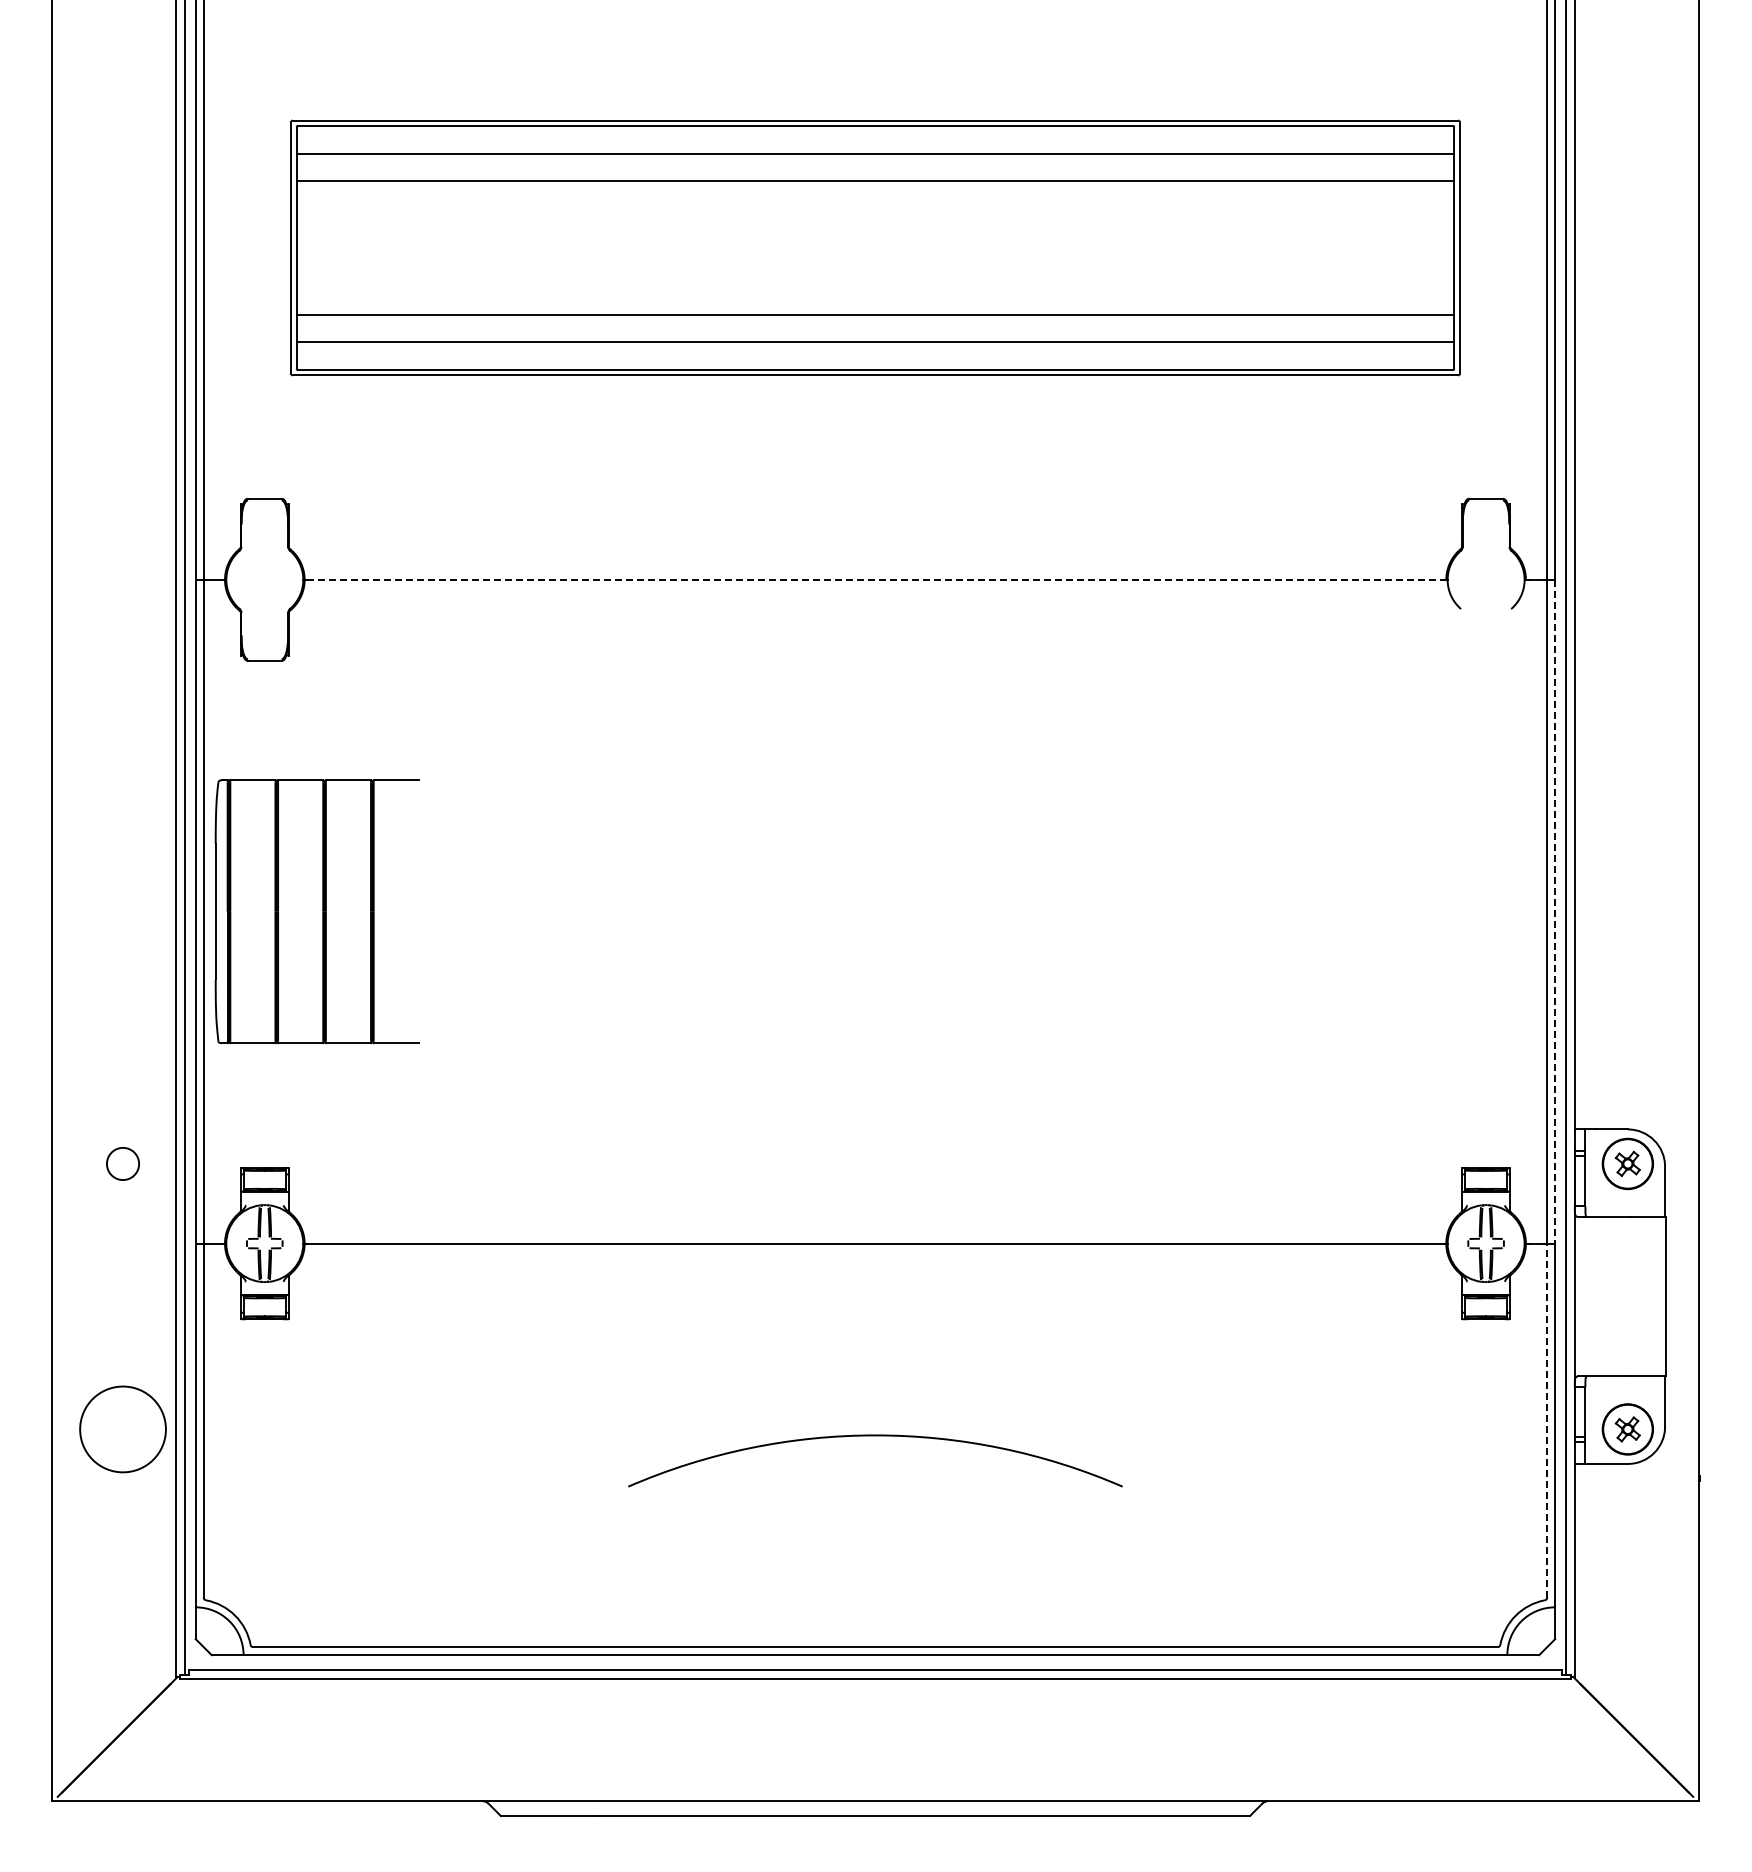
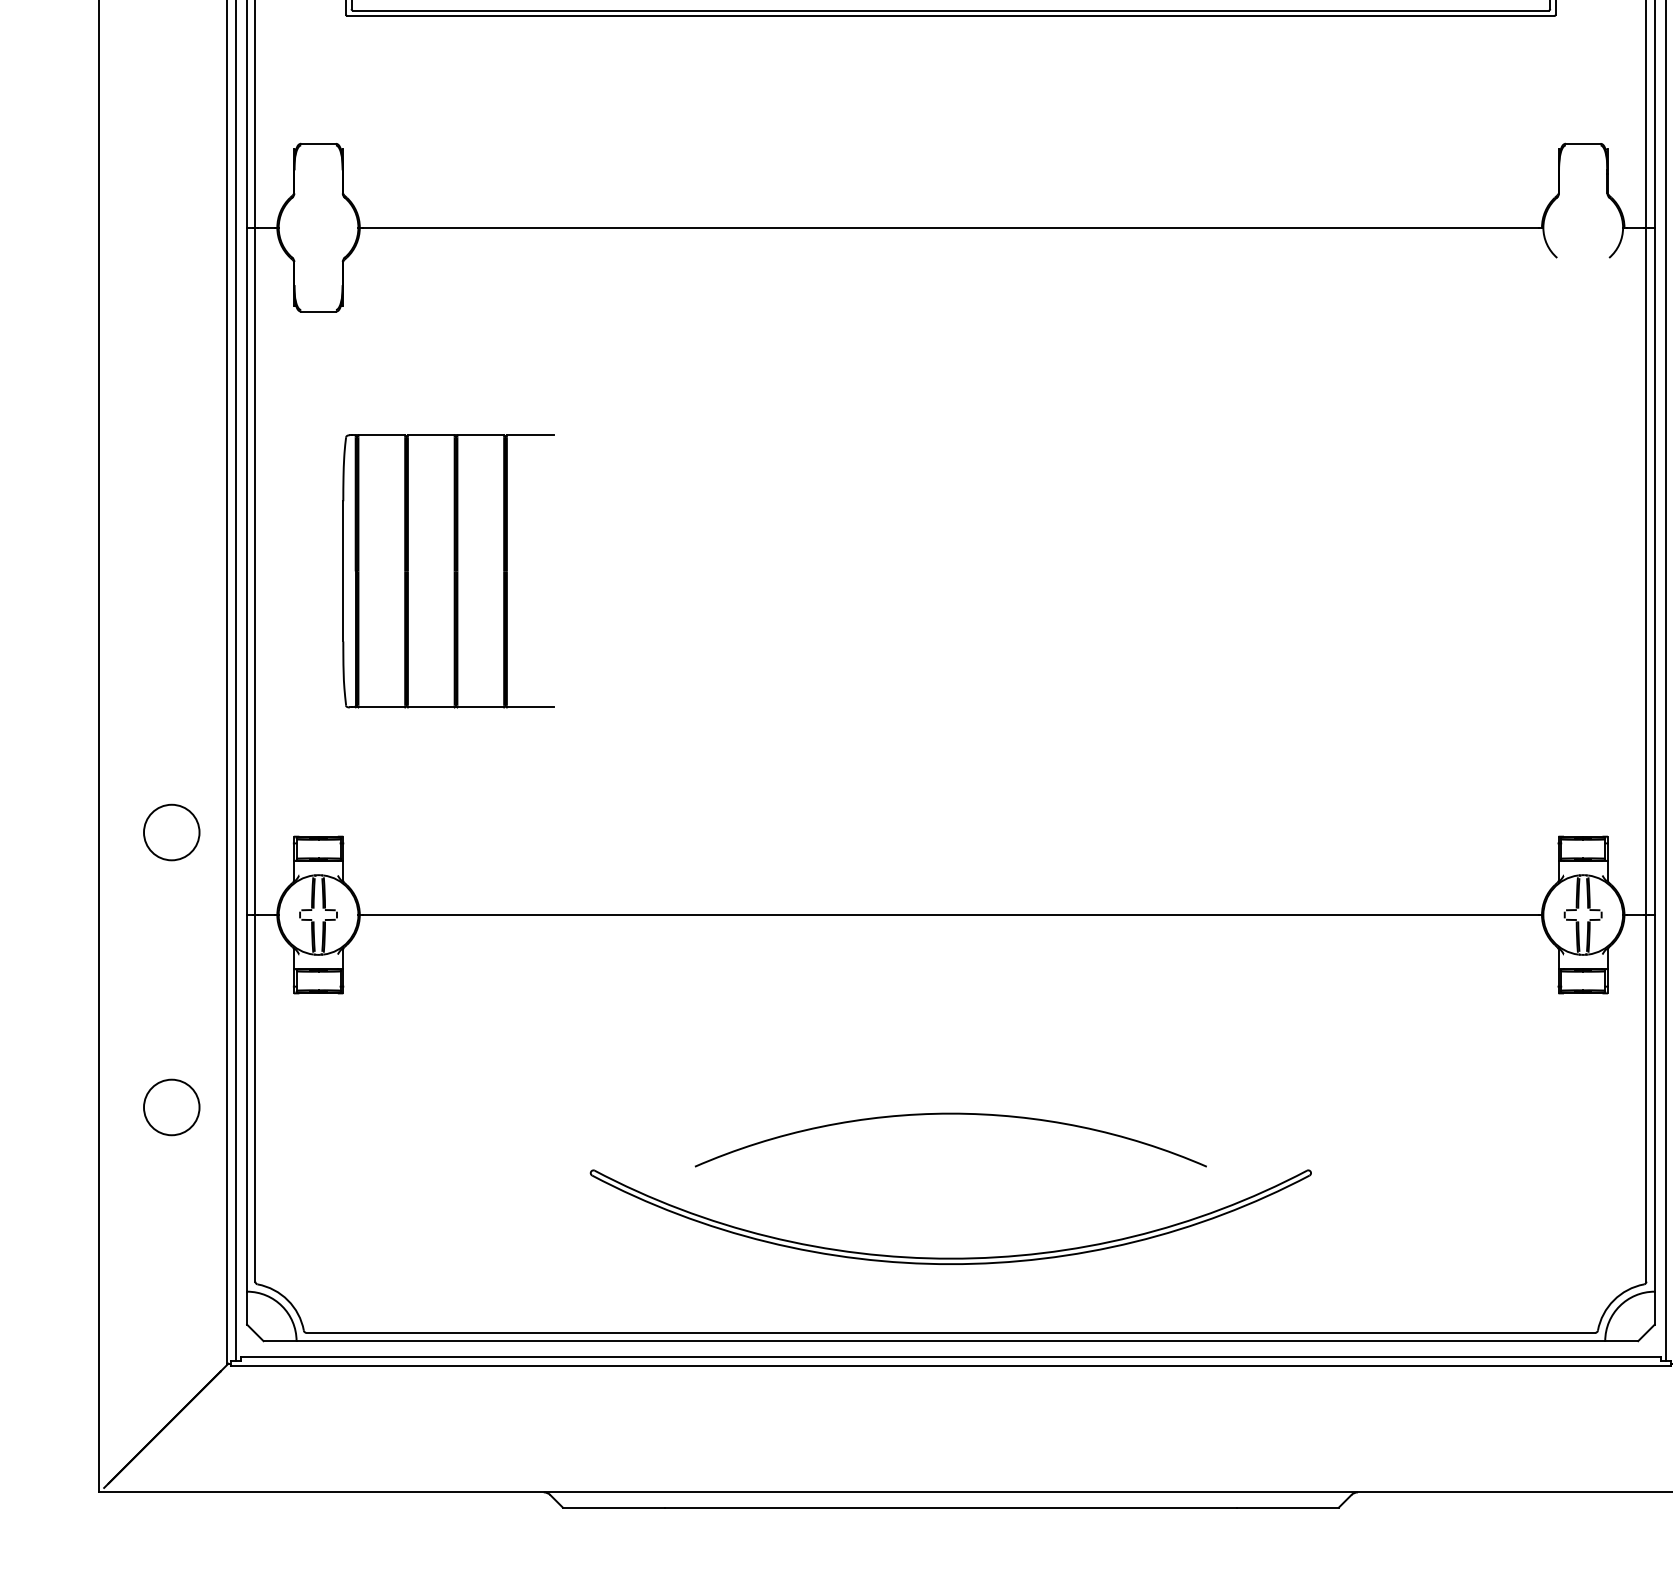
line: (875, 579) -> (950, 227), dashed -> solid
part: (316, 911) -> (447, 571), moved
line: (1555, 911) -> (1655, 571), dashed -> solid
circle: (122, 1163) -> (171, 832), size x1.67
line: (1547, 1420) -> (1646, 1098), dashed -> solid
circle: (122, 1429) -> (171, 1107), size x0.62
part: (875, 1574) -> (950, 1257), added

